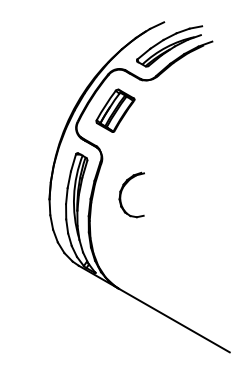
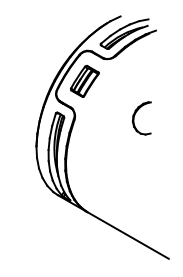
part: (123, 191) -> (135, 115), moved

